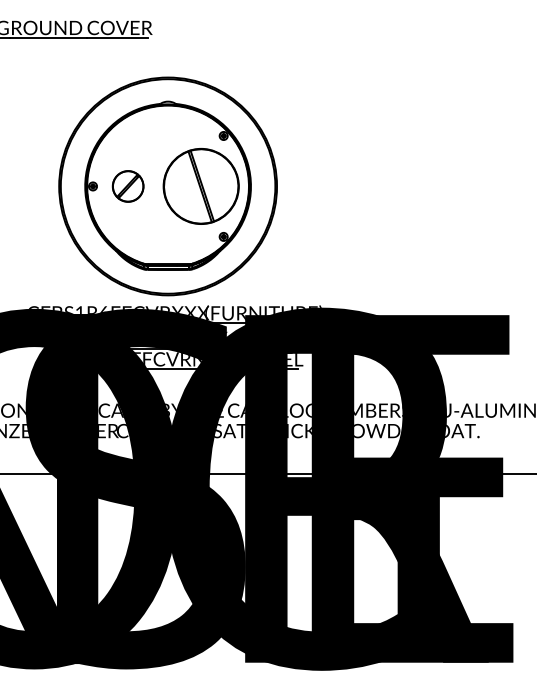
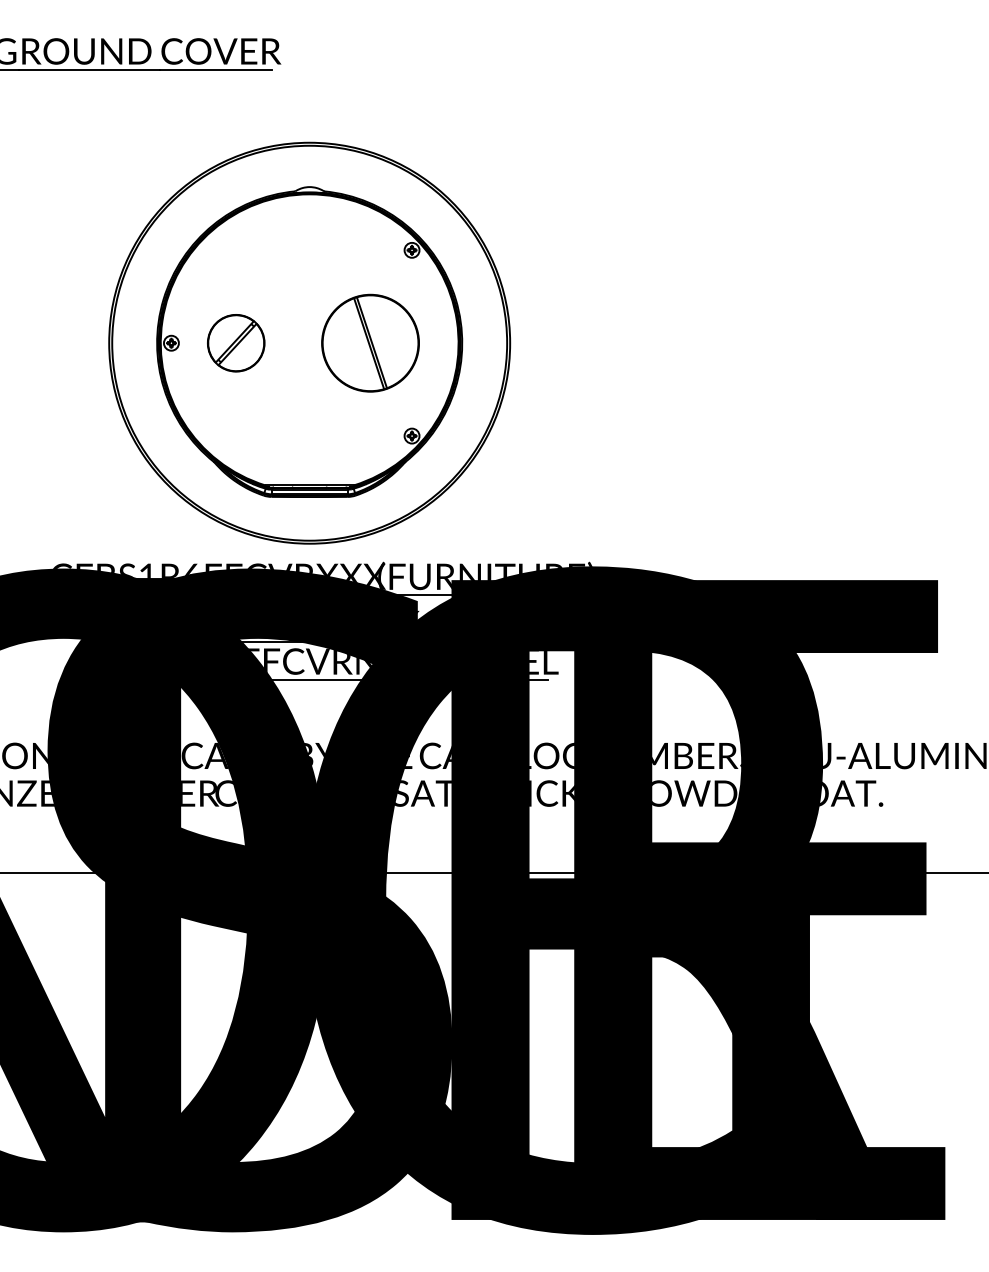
part: (200, 186) -> (369, 343), size x0.7

